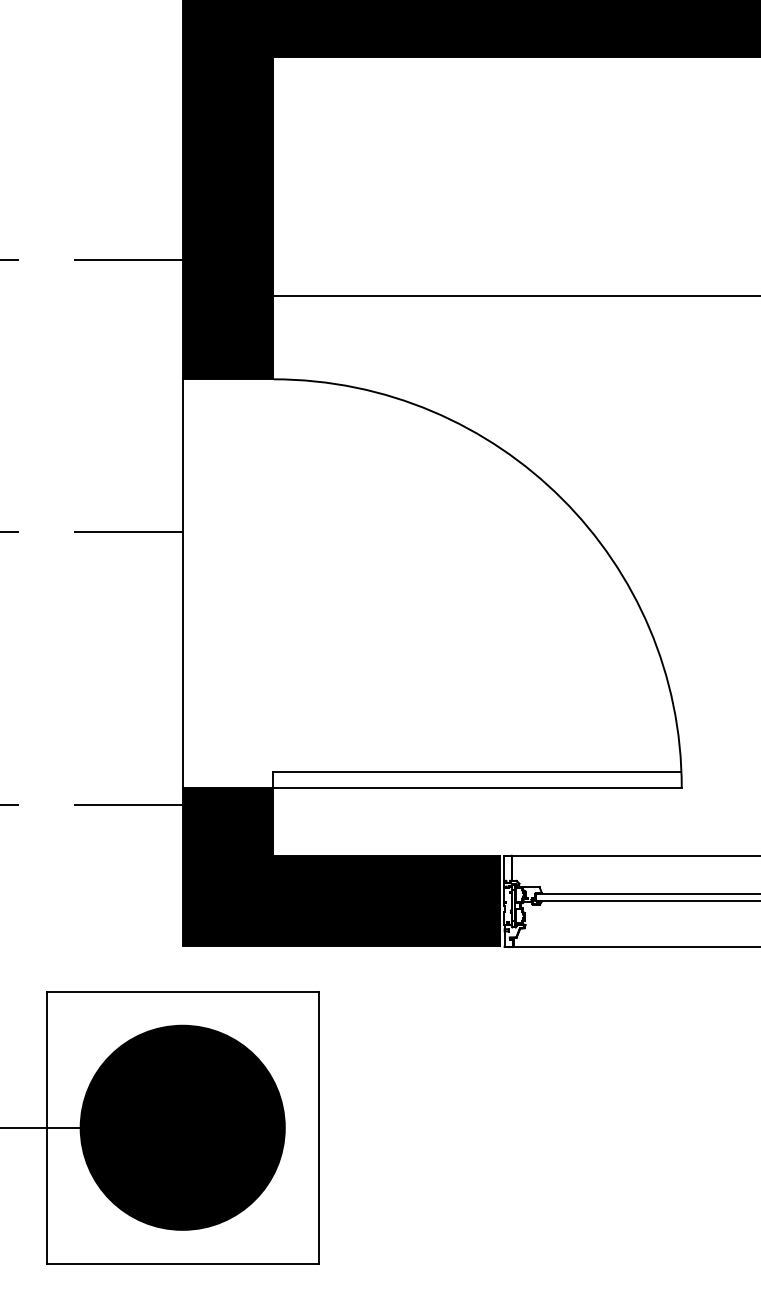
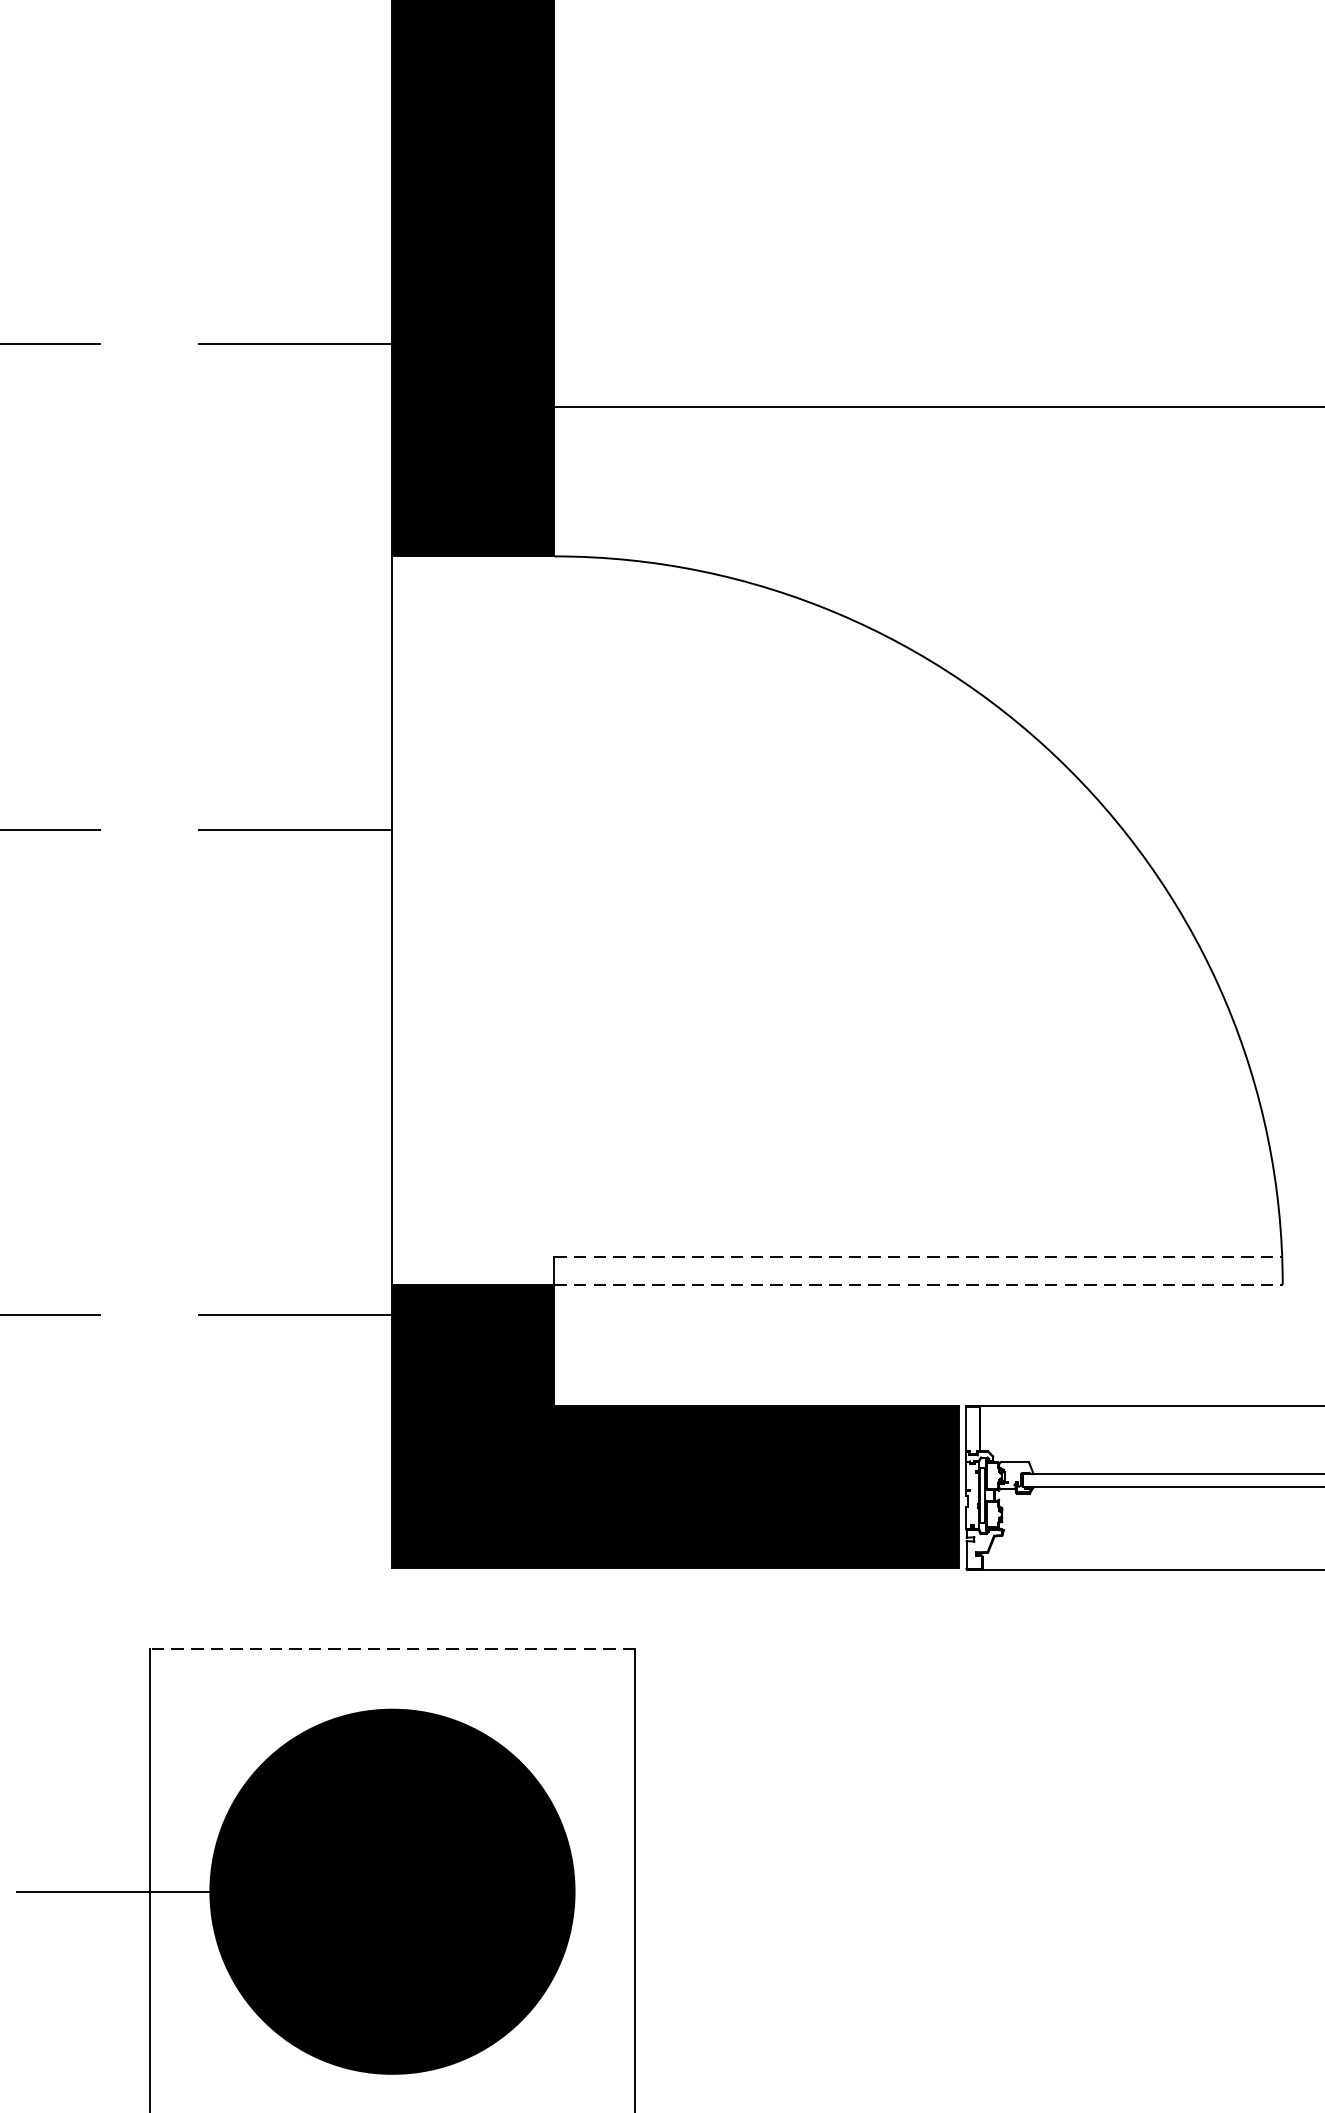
line: (477, 771) -> (918, 1256), solid -> dashed
line: (478, 787) -> (920, 1284), solid -> dashed
line: (182, 991) -> (392, 1648), solid -> dashed

